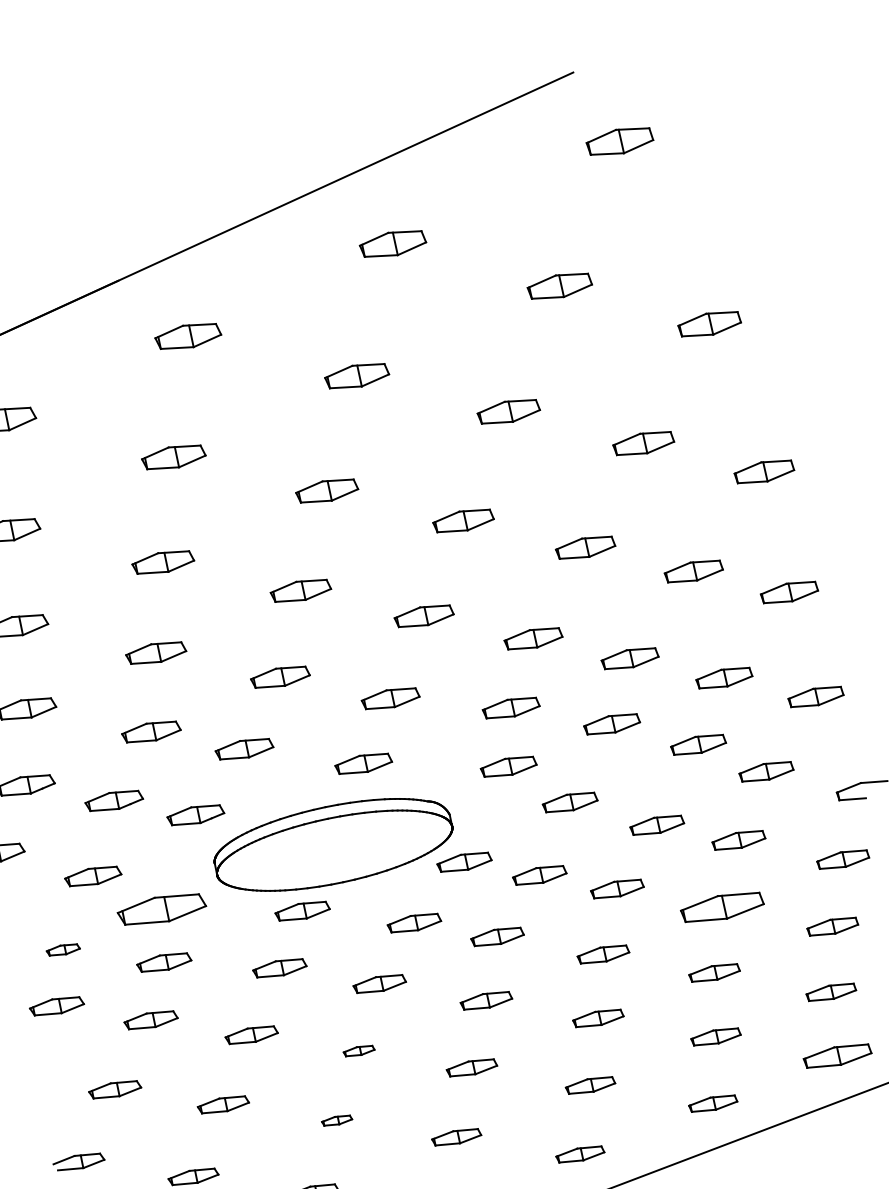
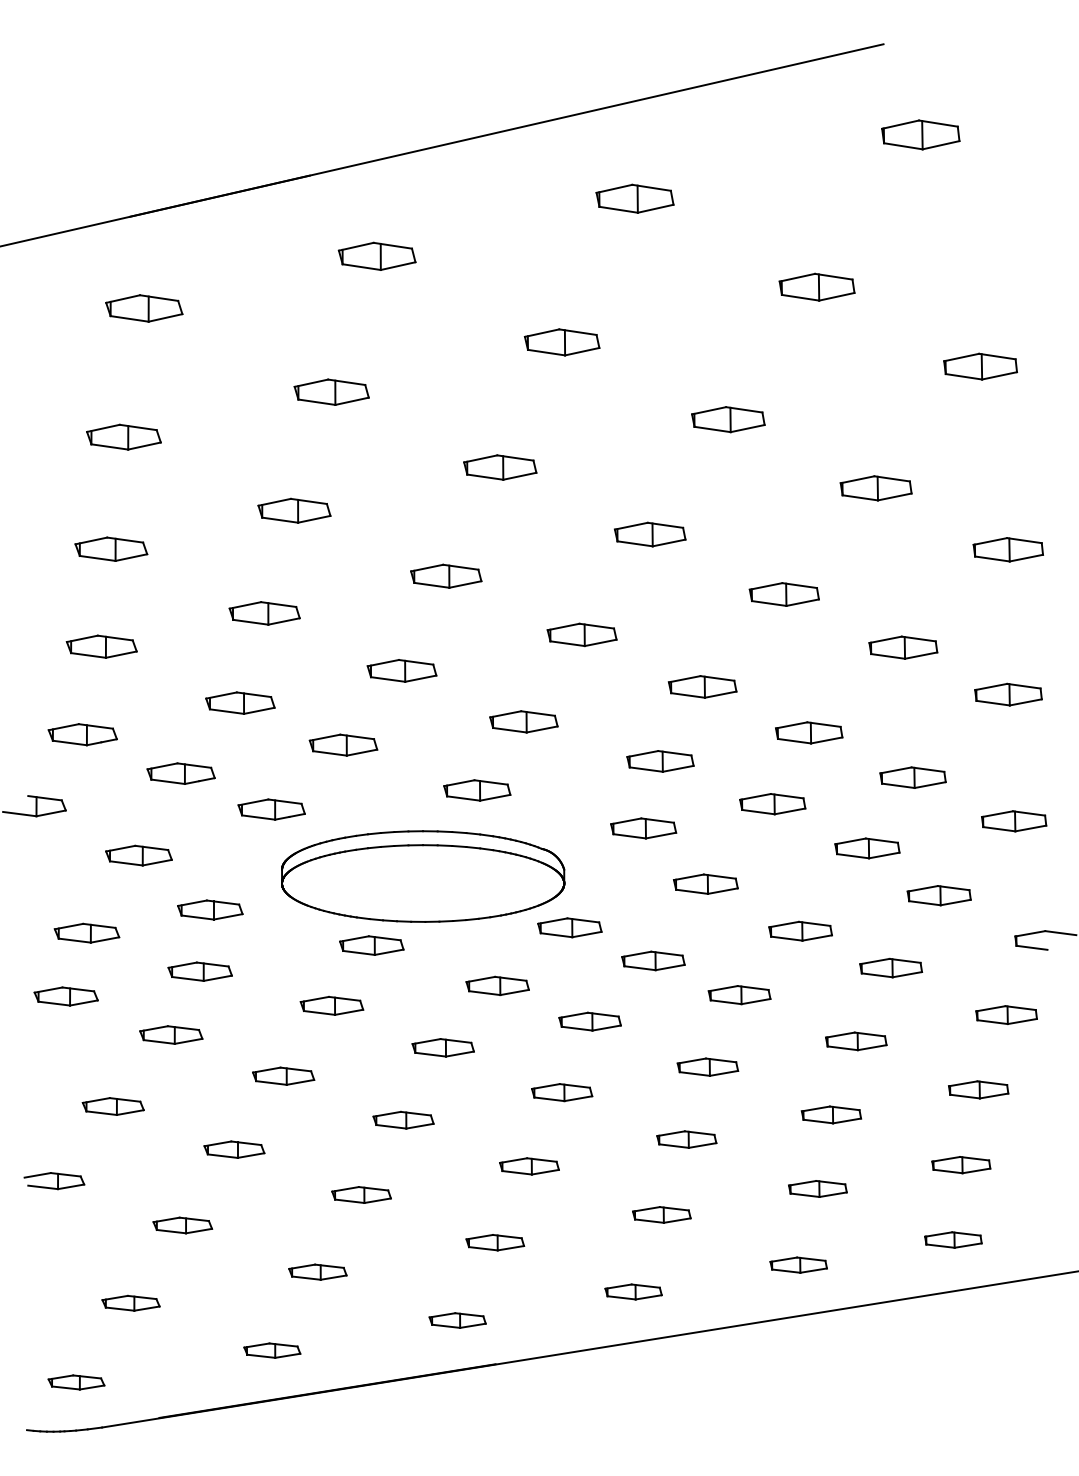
part: (722, 907) -> (856, 1041), size x0.62
part: (162, 908) -> (210, 909), size x0.62
part: (62, 949) -> (86, 932), size x1.67
part: (359, 1050) -> (403, 1119), size x1.67
part: (837, 1055) -> (953, 1239), size x0.71
part: (336, 1120) -> (361, 1194), size x1.67

